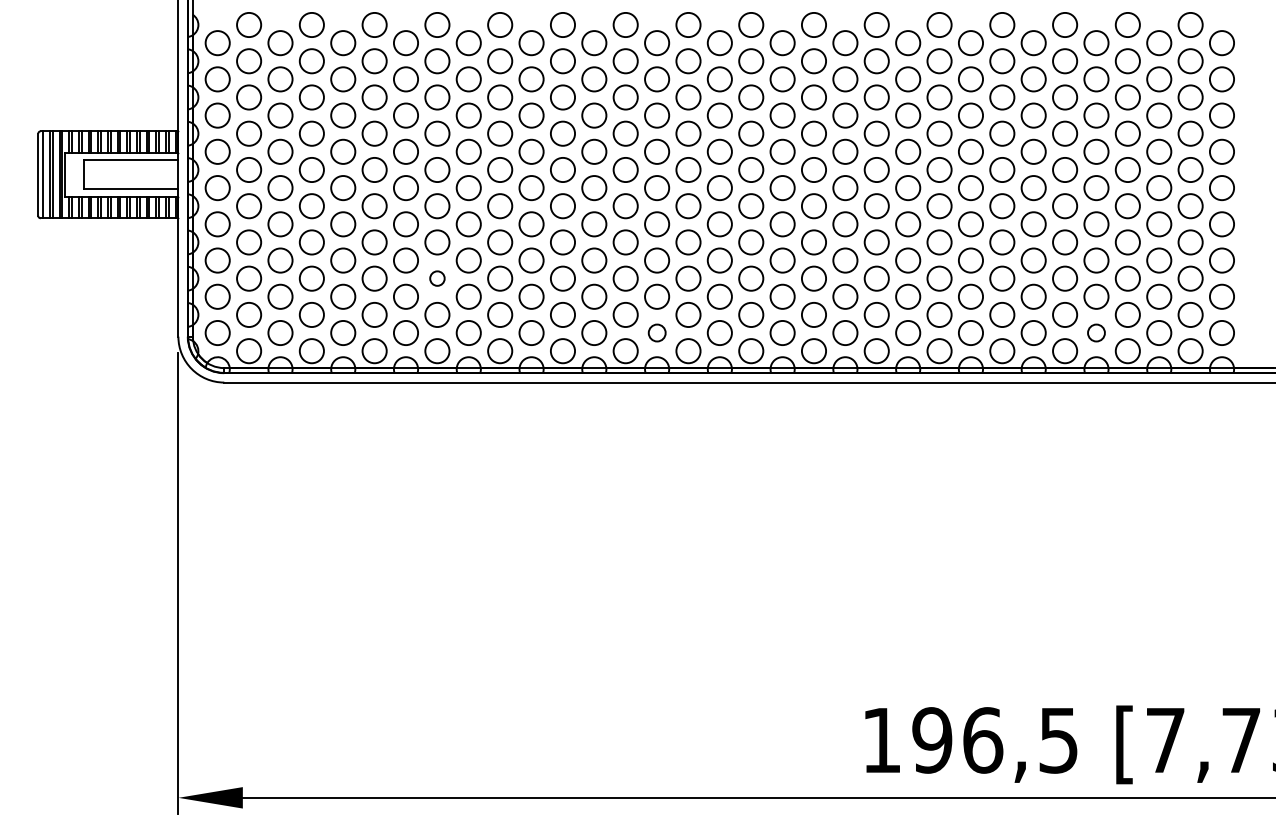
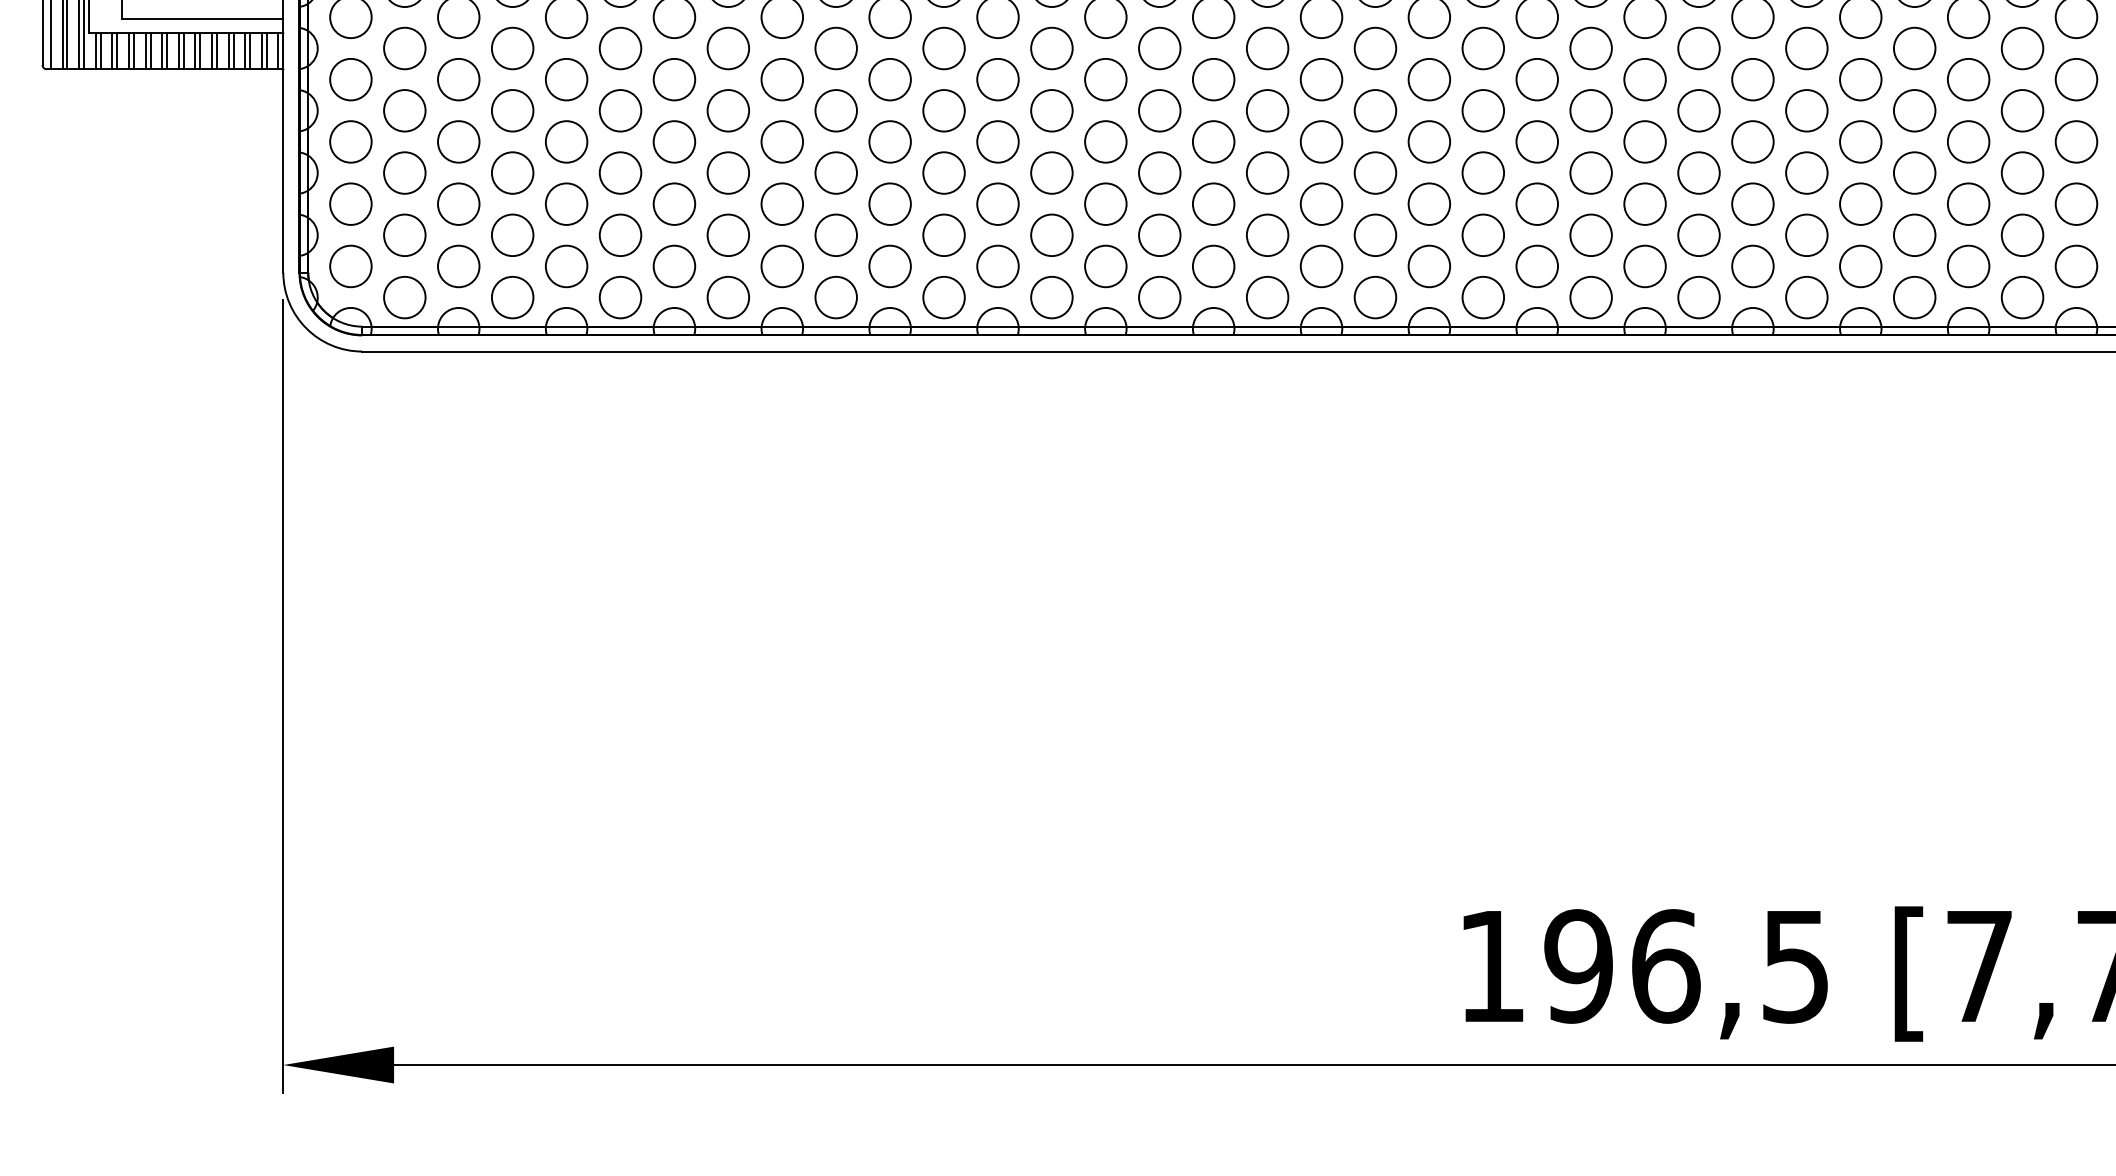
circle: (437, 278) -> (728, 172), size x1.67
circle: (657, 332) -> (1106, 265), size x1.43
circle: (1096, 332) -> (1860, 265), size x1.43

